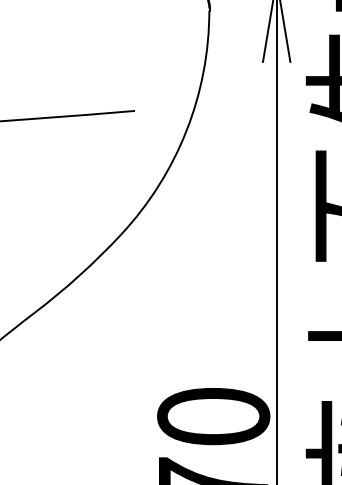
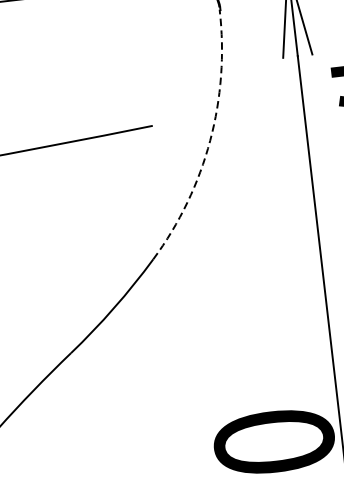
arc: (186, 130) -> (210, 140), solid -> dashed

